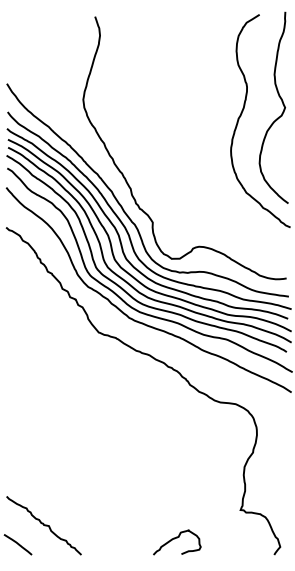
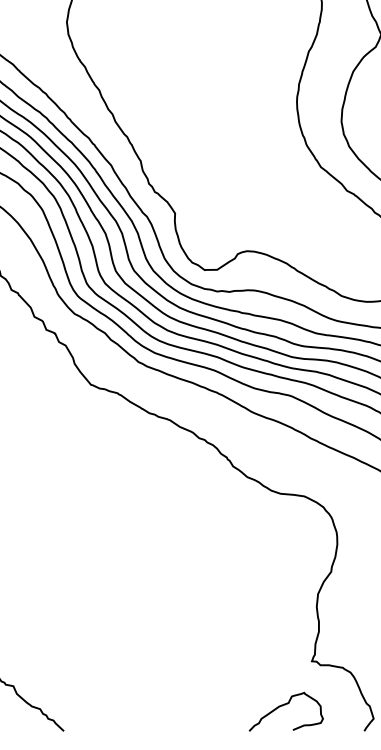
curve: (177, 538) -> (286, 705), moved

